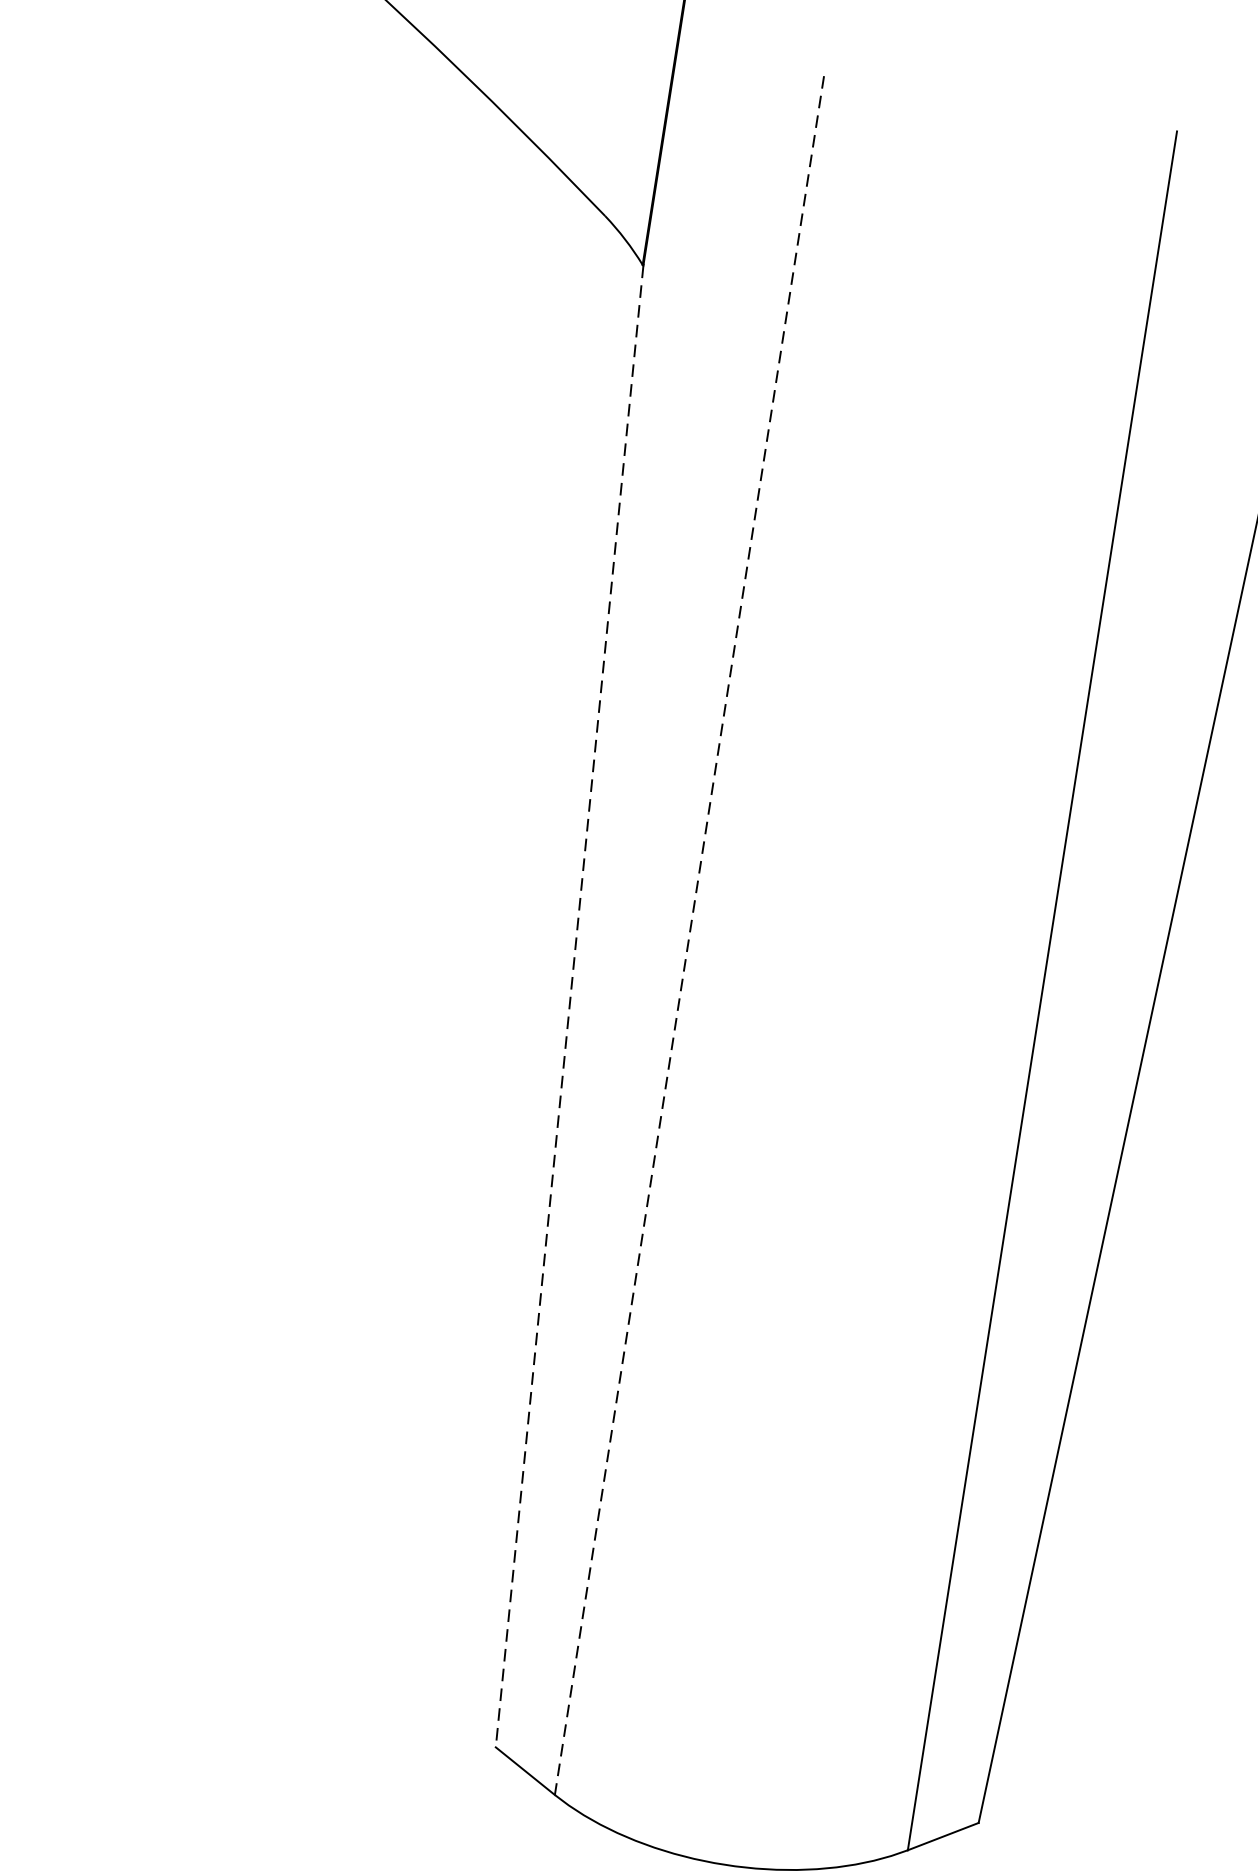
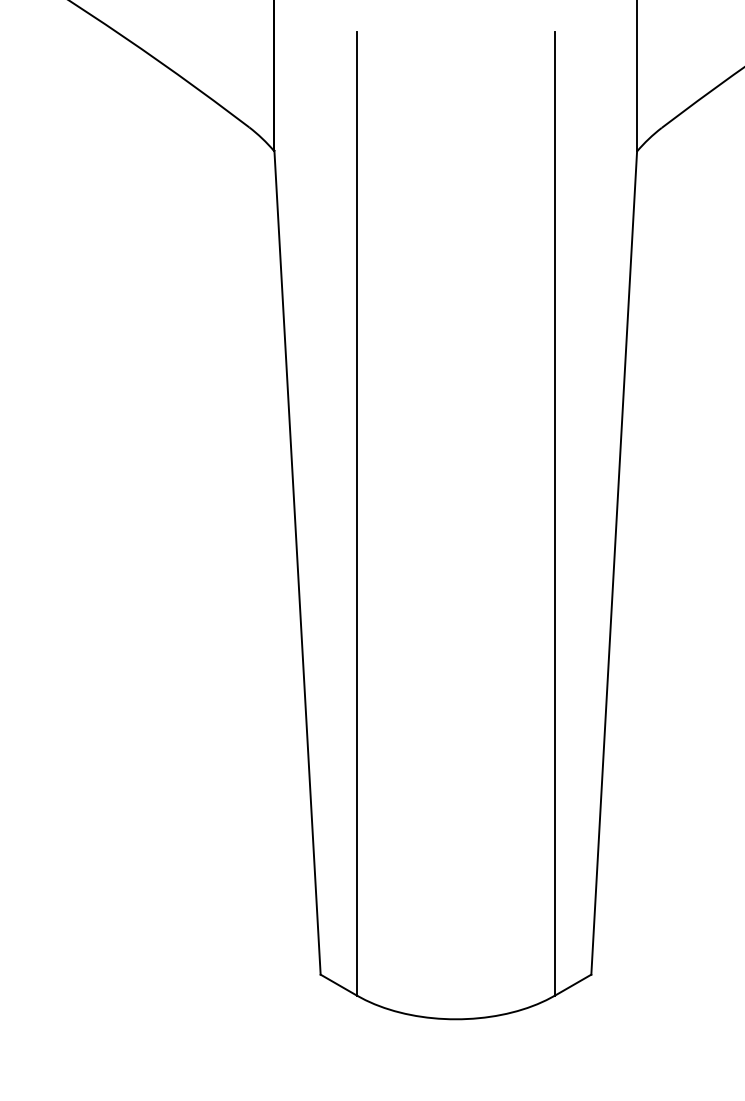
line: (690, 935) -> (357, 513), dashed -> solid
line: (569, 1007) -> (297, 563), dashed -> solid

